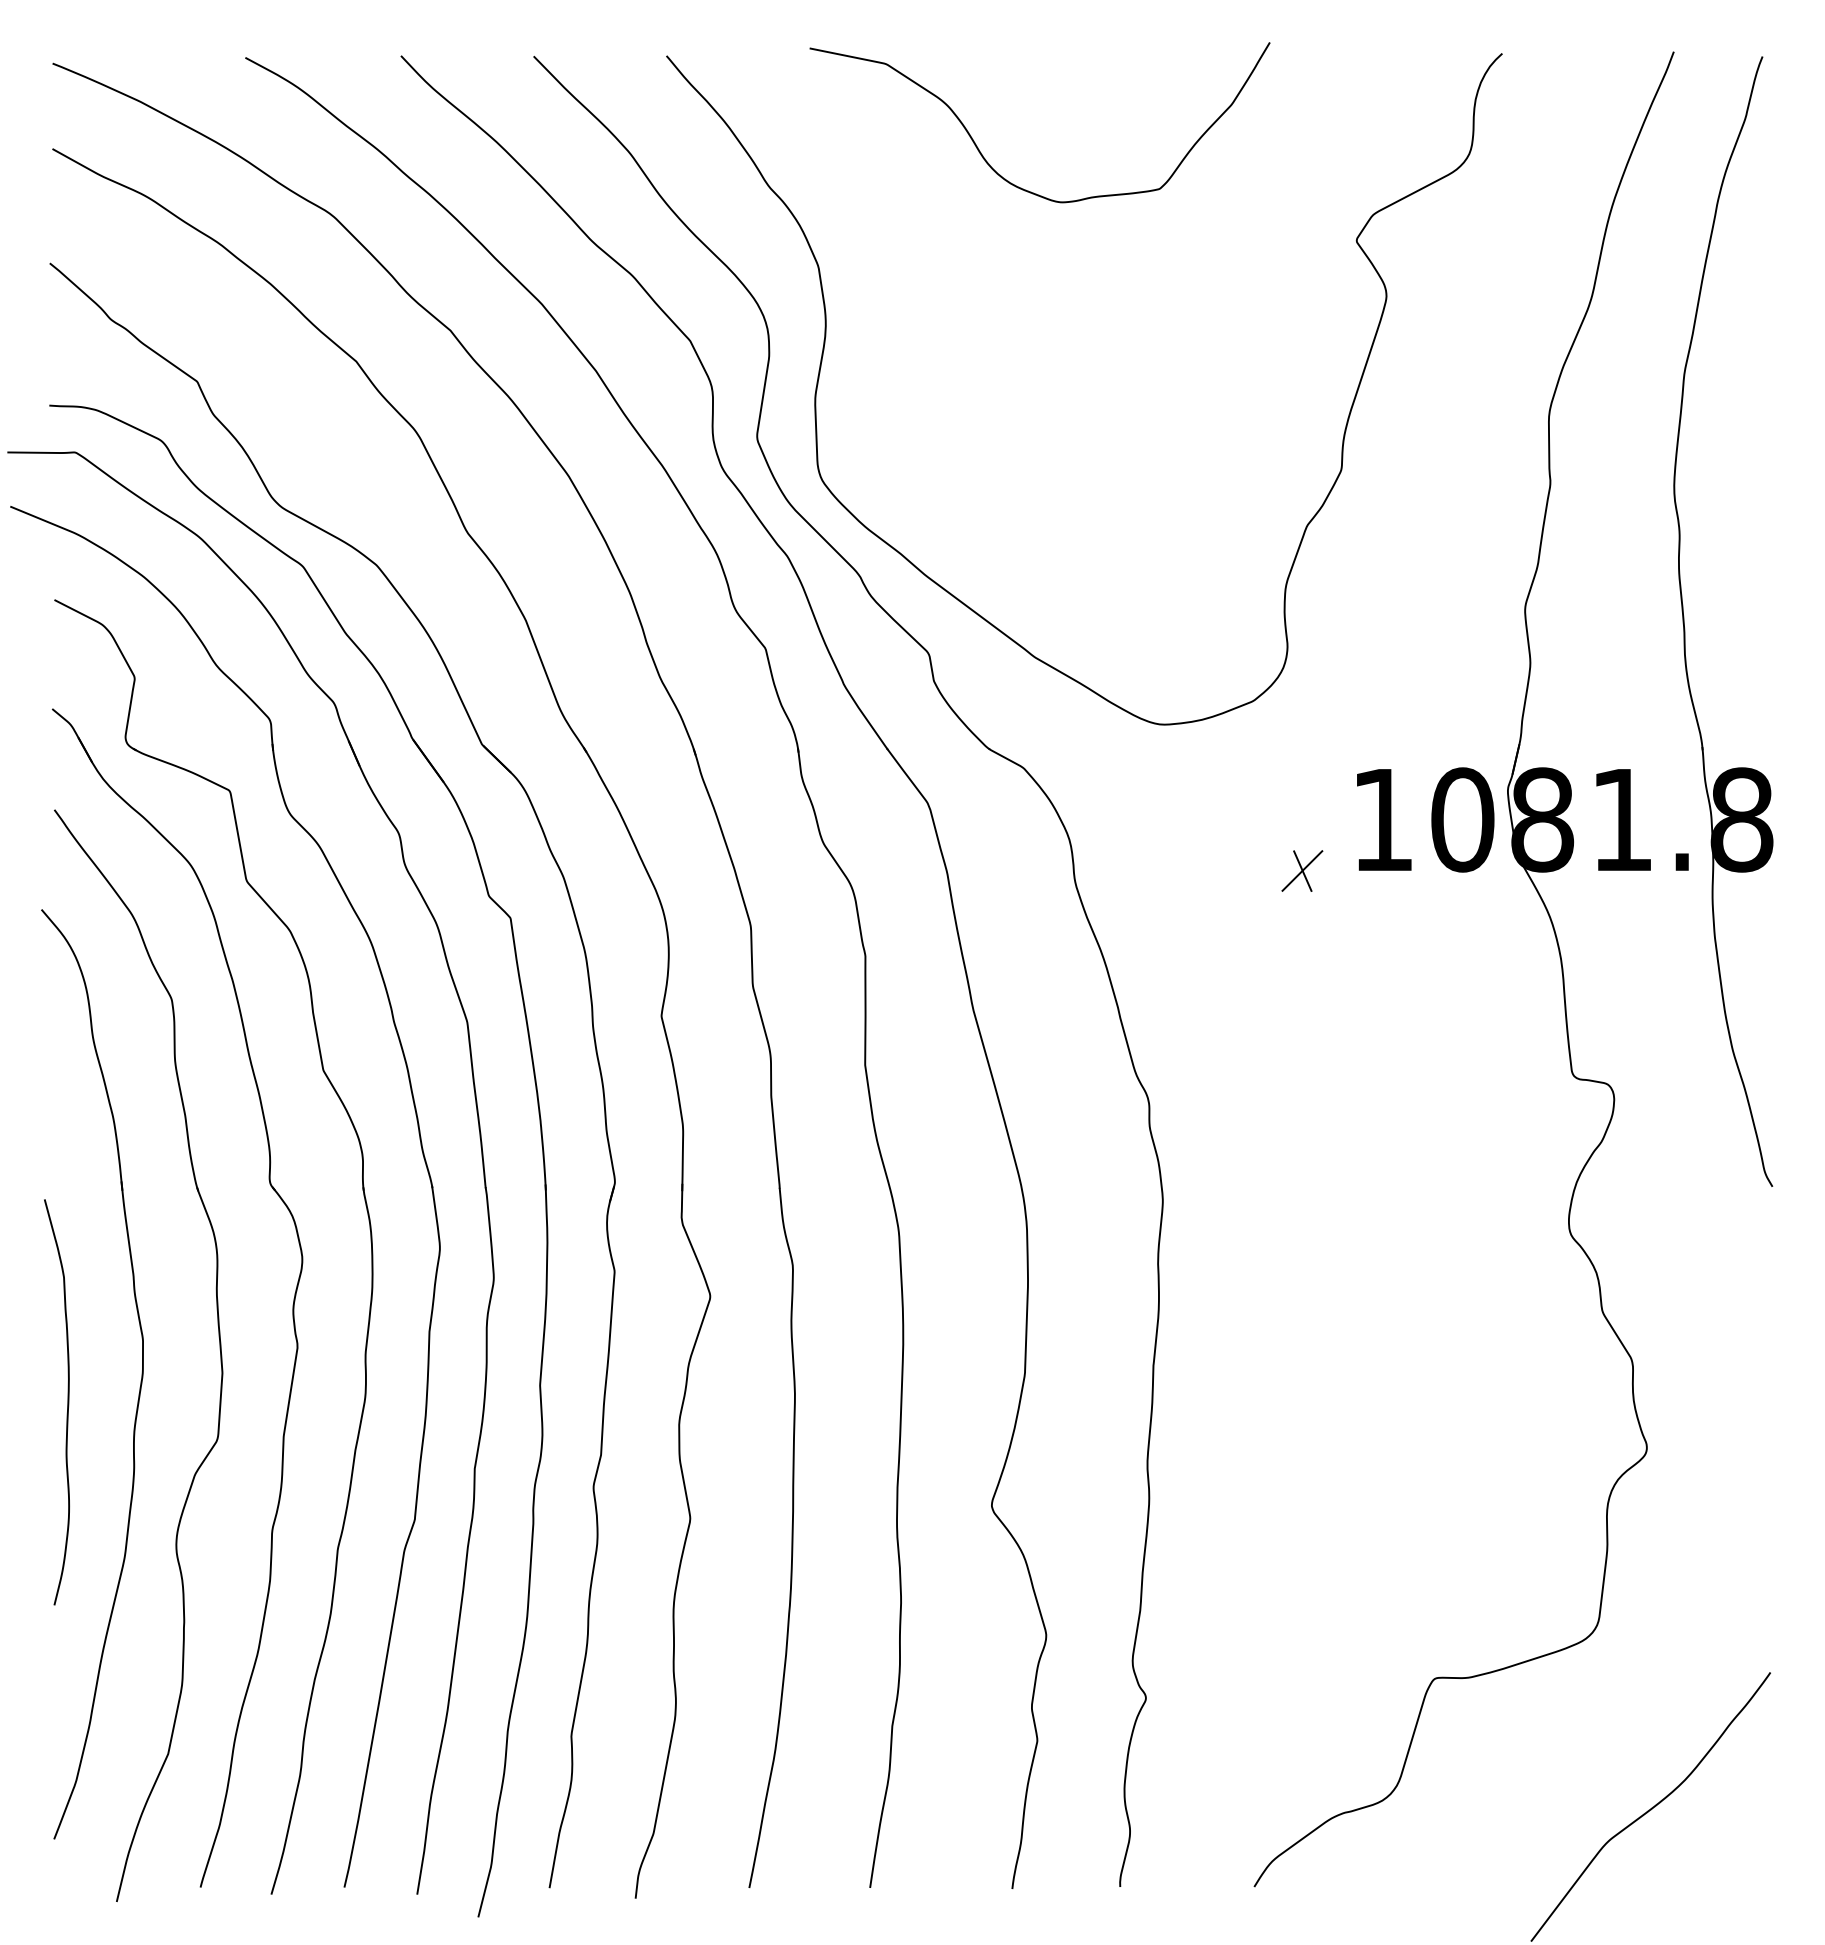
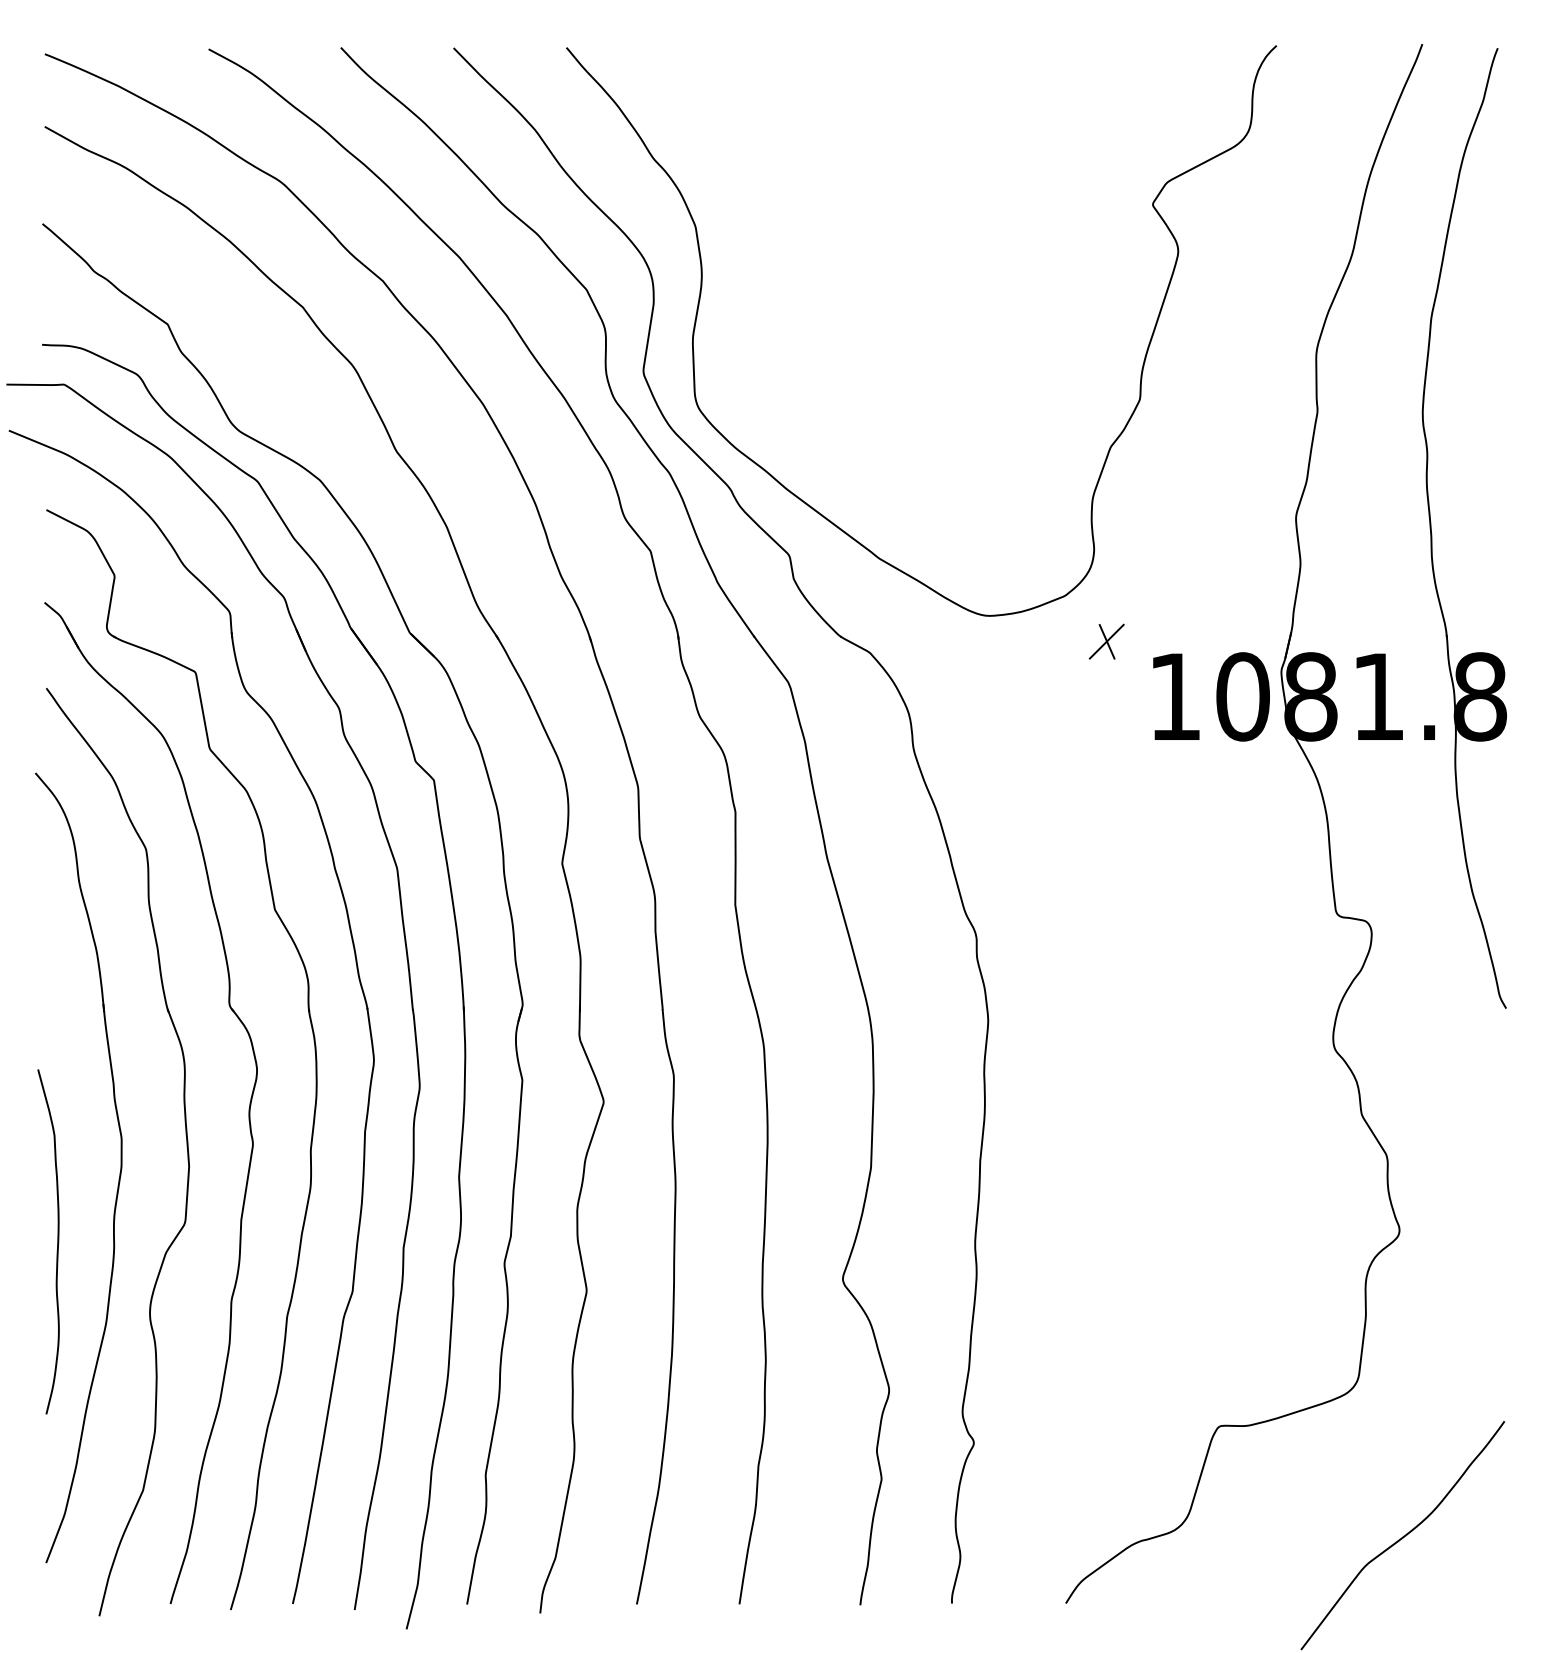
curve: (989, 163) -> (840, 139), removed
part: (1302, 870) -> (1106, 641), moved
curve: (67, 1402) -> (57, 1242), moved

